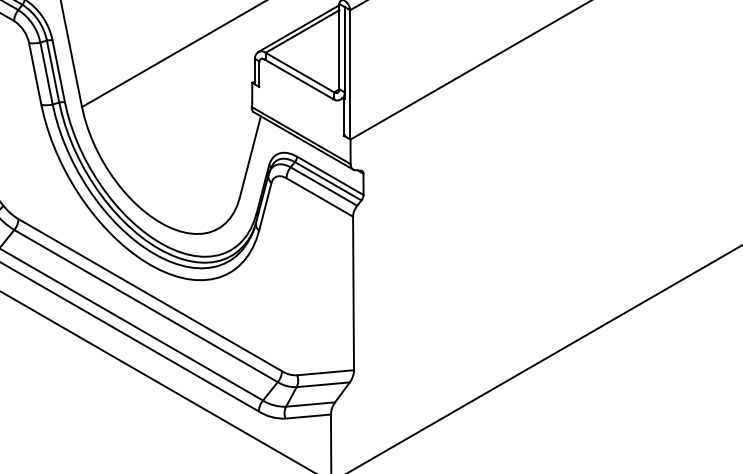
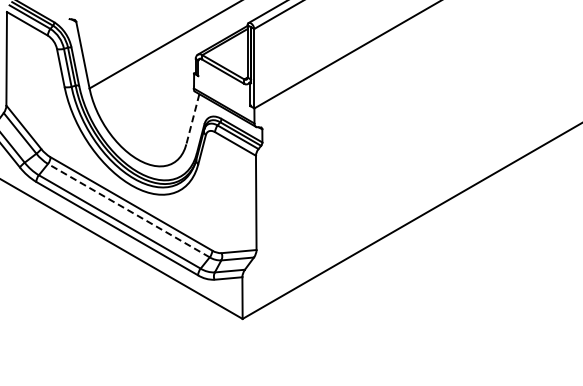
line: (249, 157) -> (192, 119), solid -> dashed
line: (145, 305) -> (128, 210), solid -> dashed

